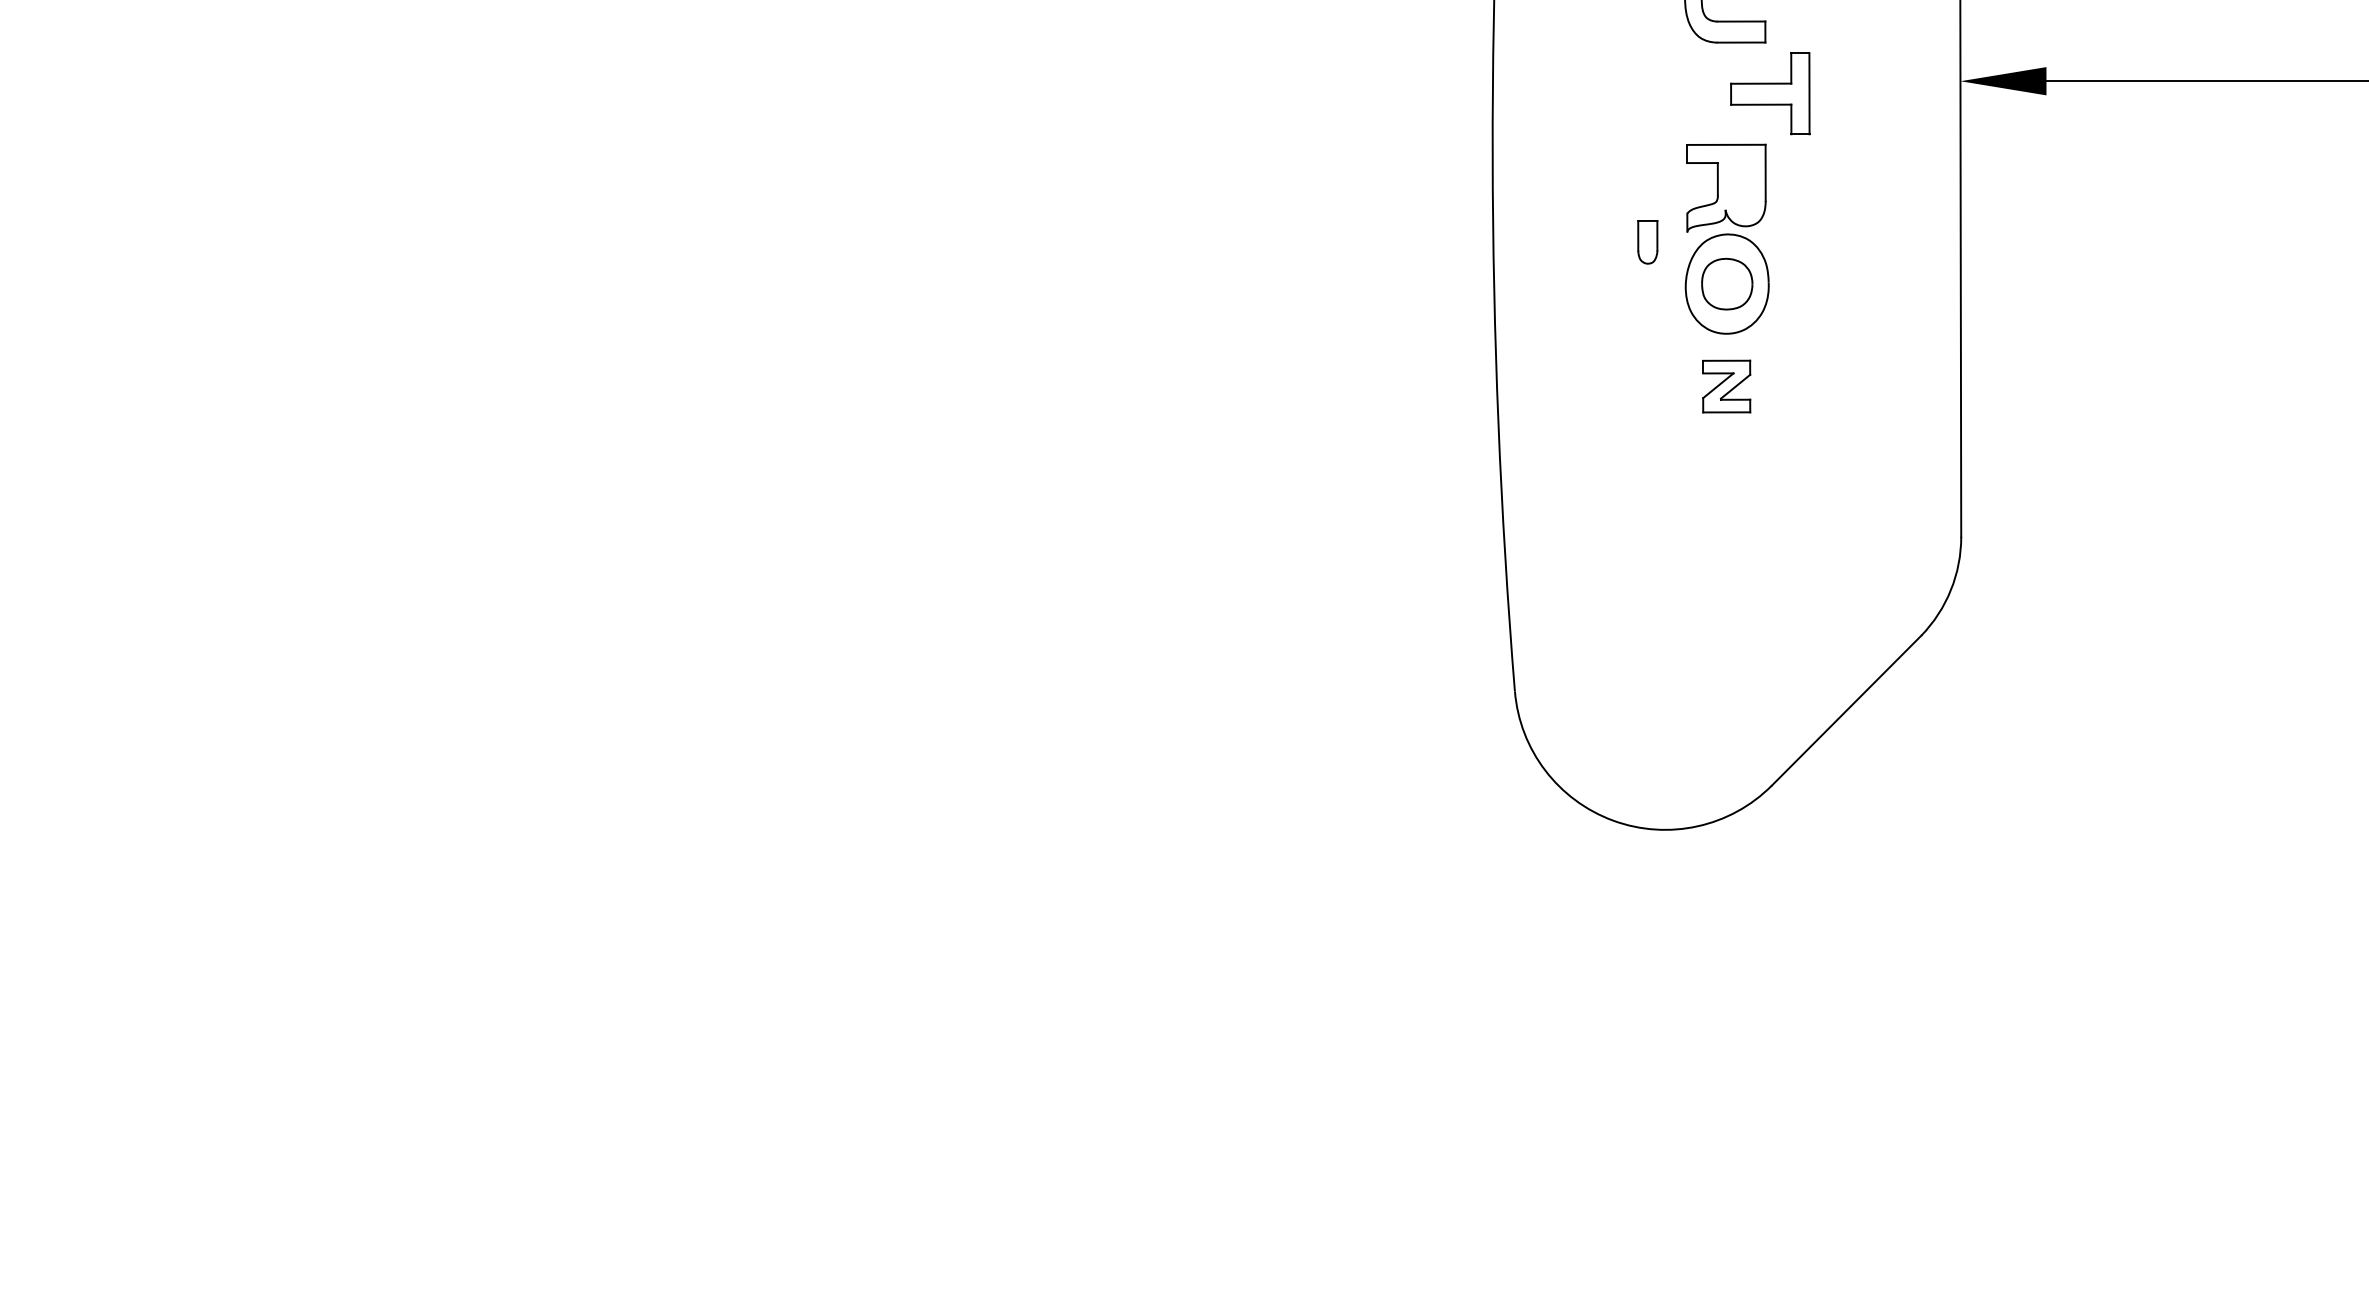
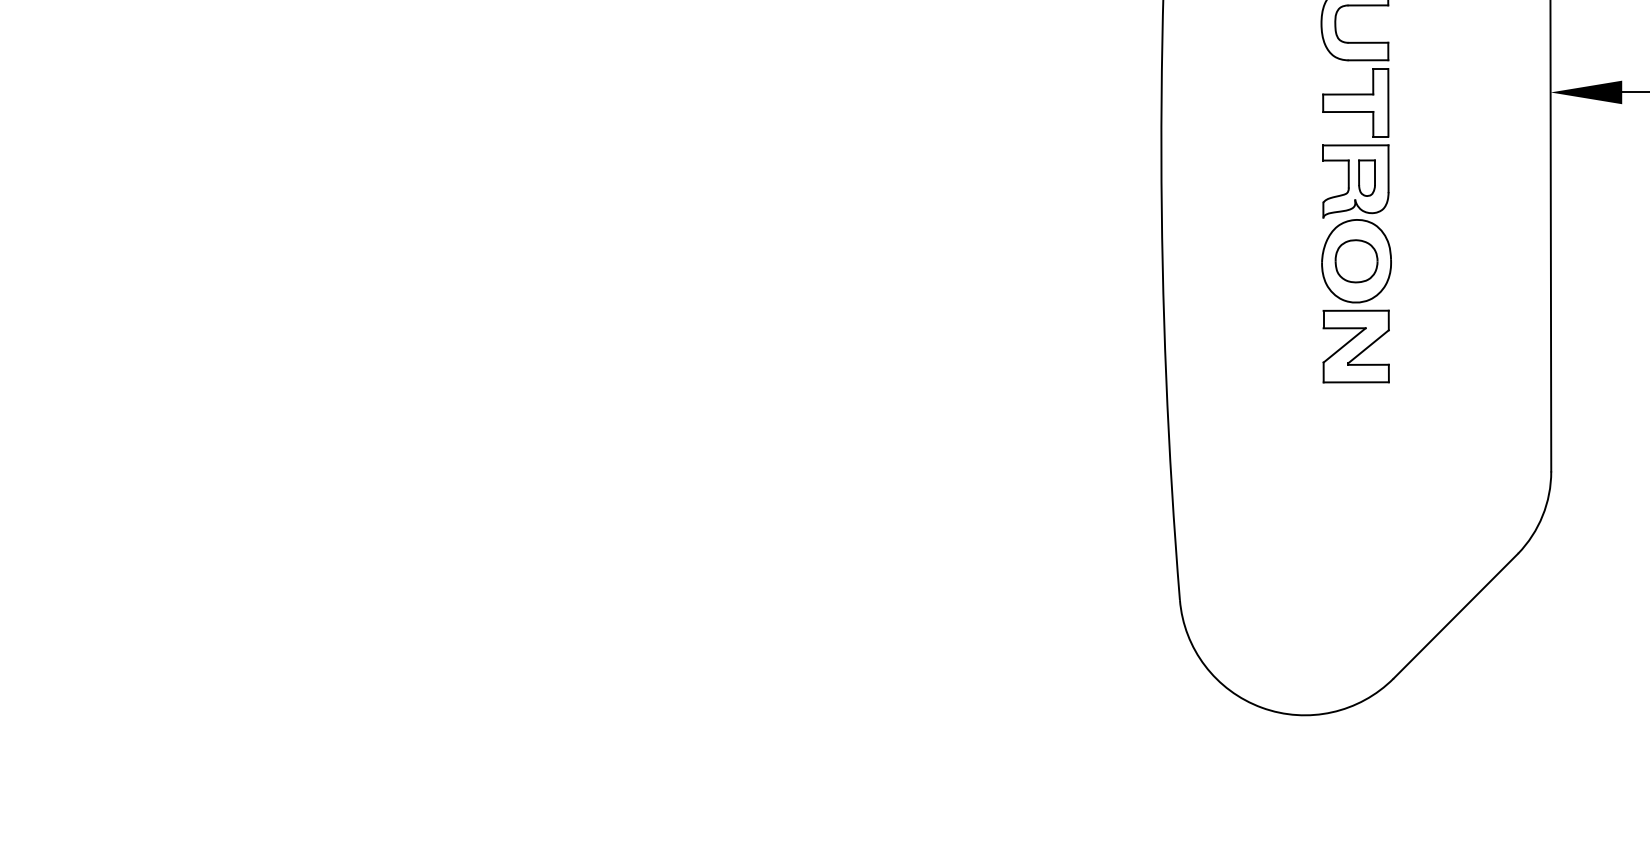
part: (1770, 93) -> (1355, 102), moved
part: (1647, 242) -> (1366, 178), moved
part: (1726, 386) -> (1355, 346), size x1.67

